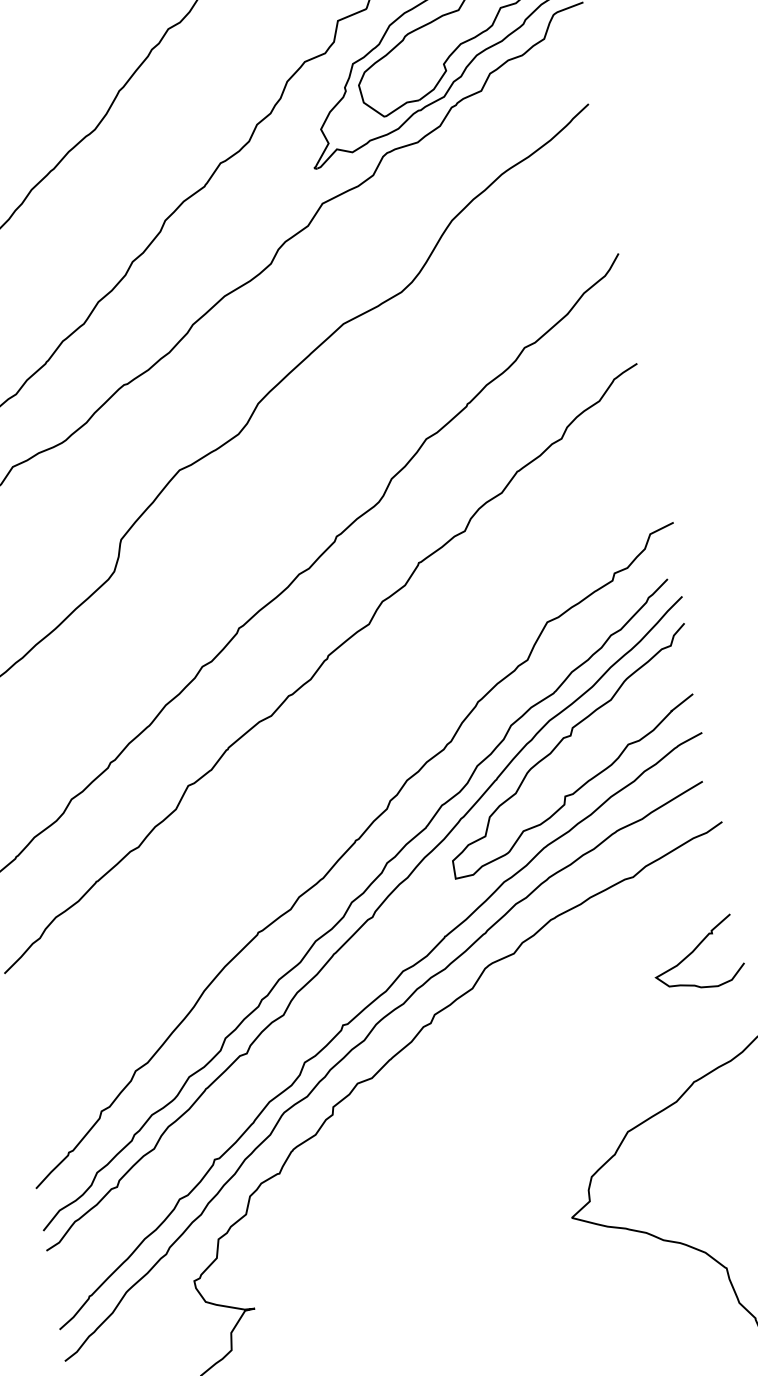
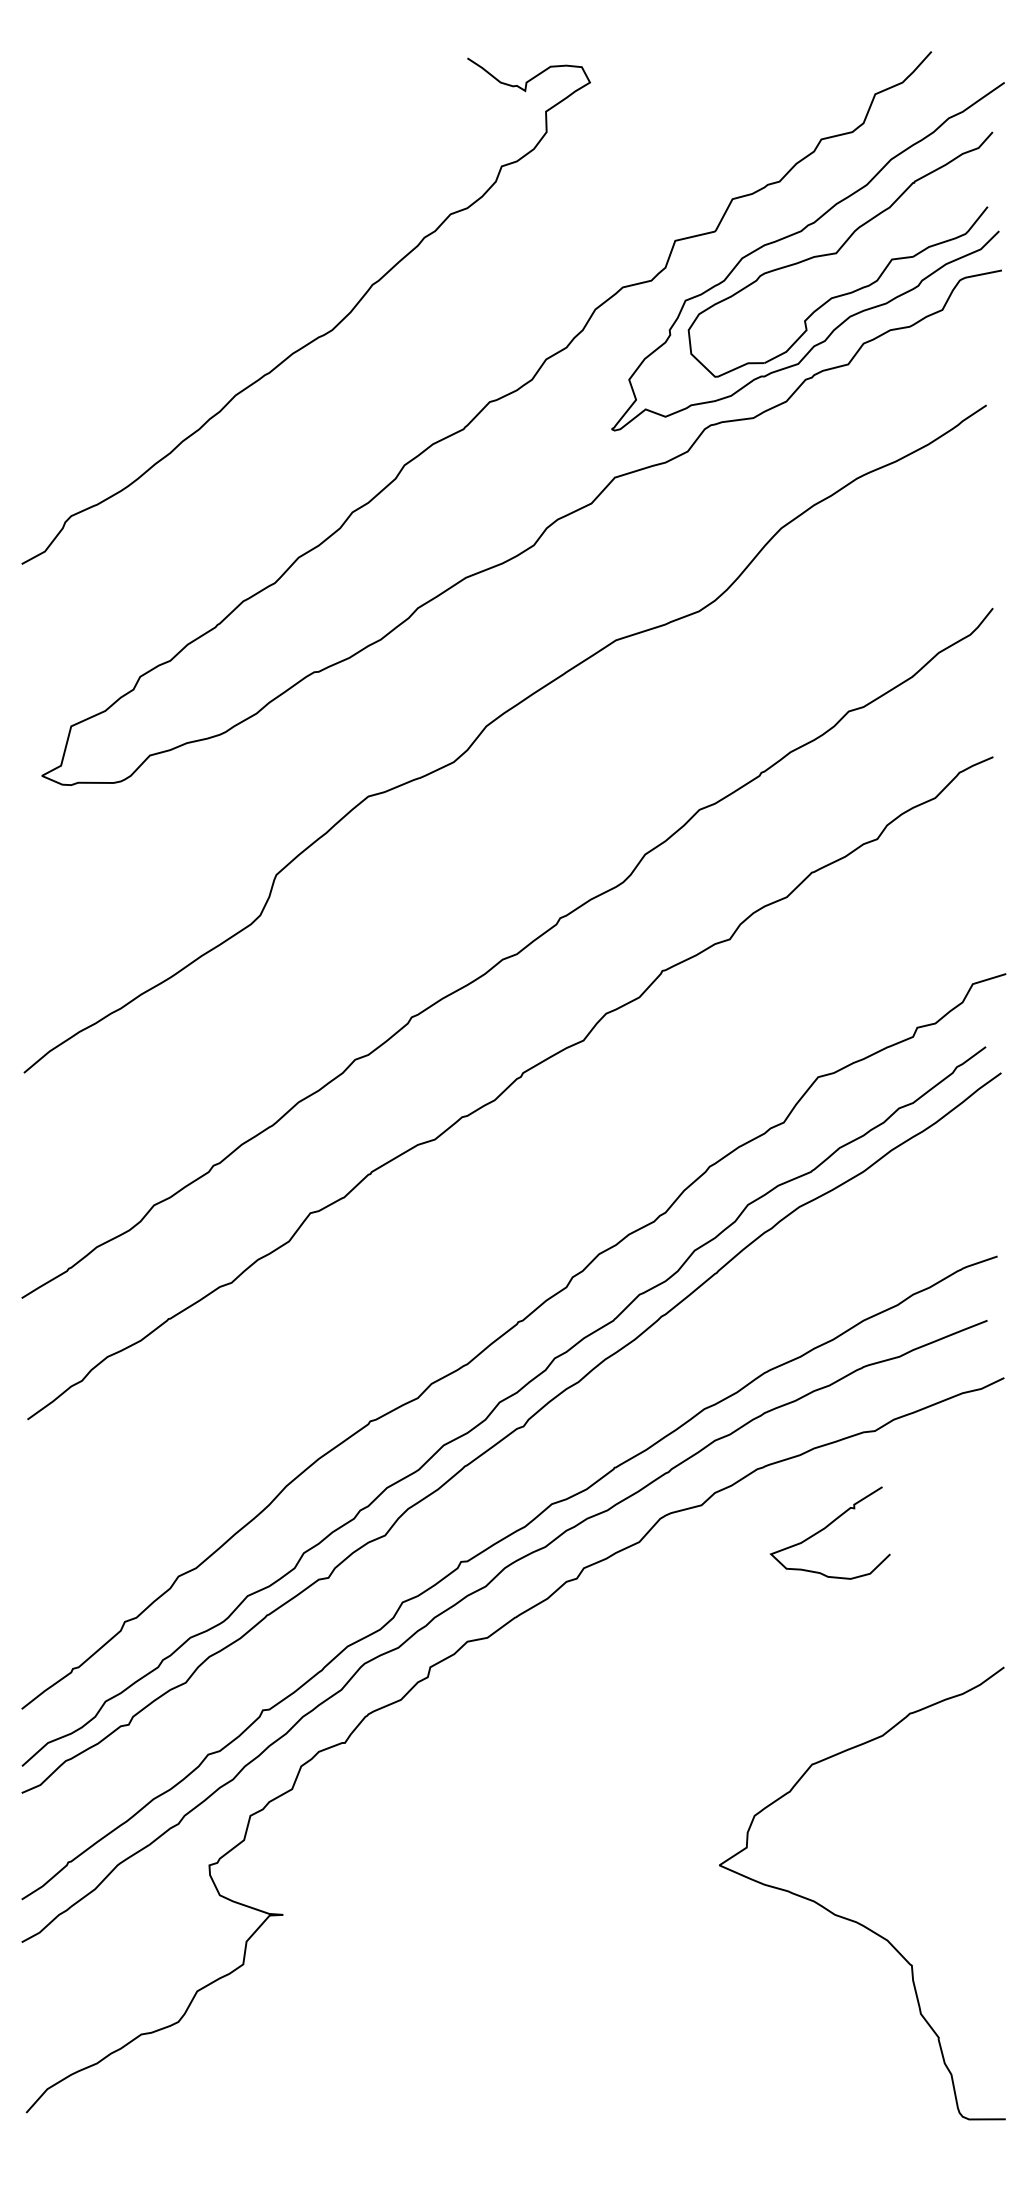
curve: (560, 742) -> (809, 1238), removed
curve: (693, 951) -> (826, 1528), moved

